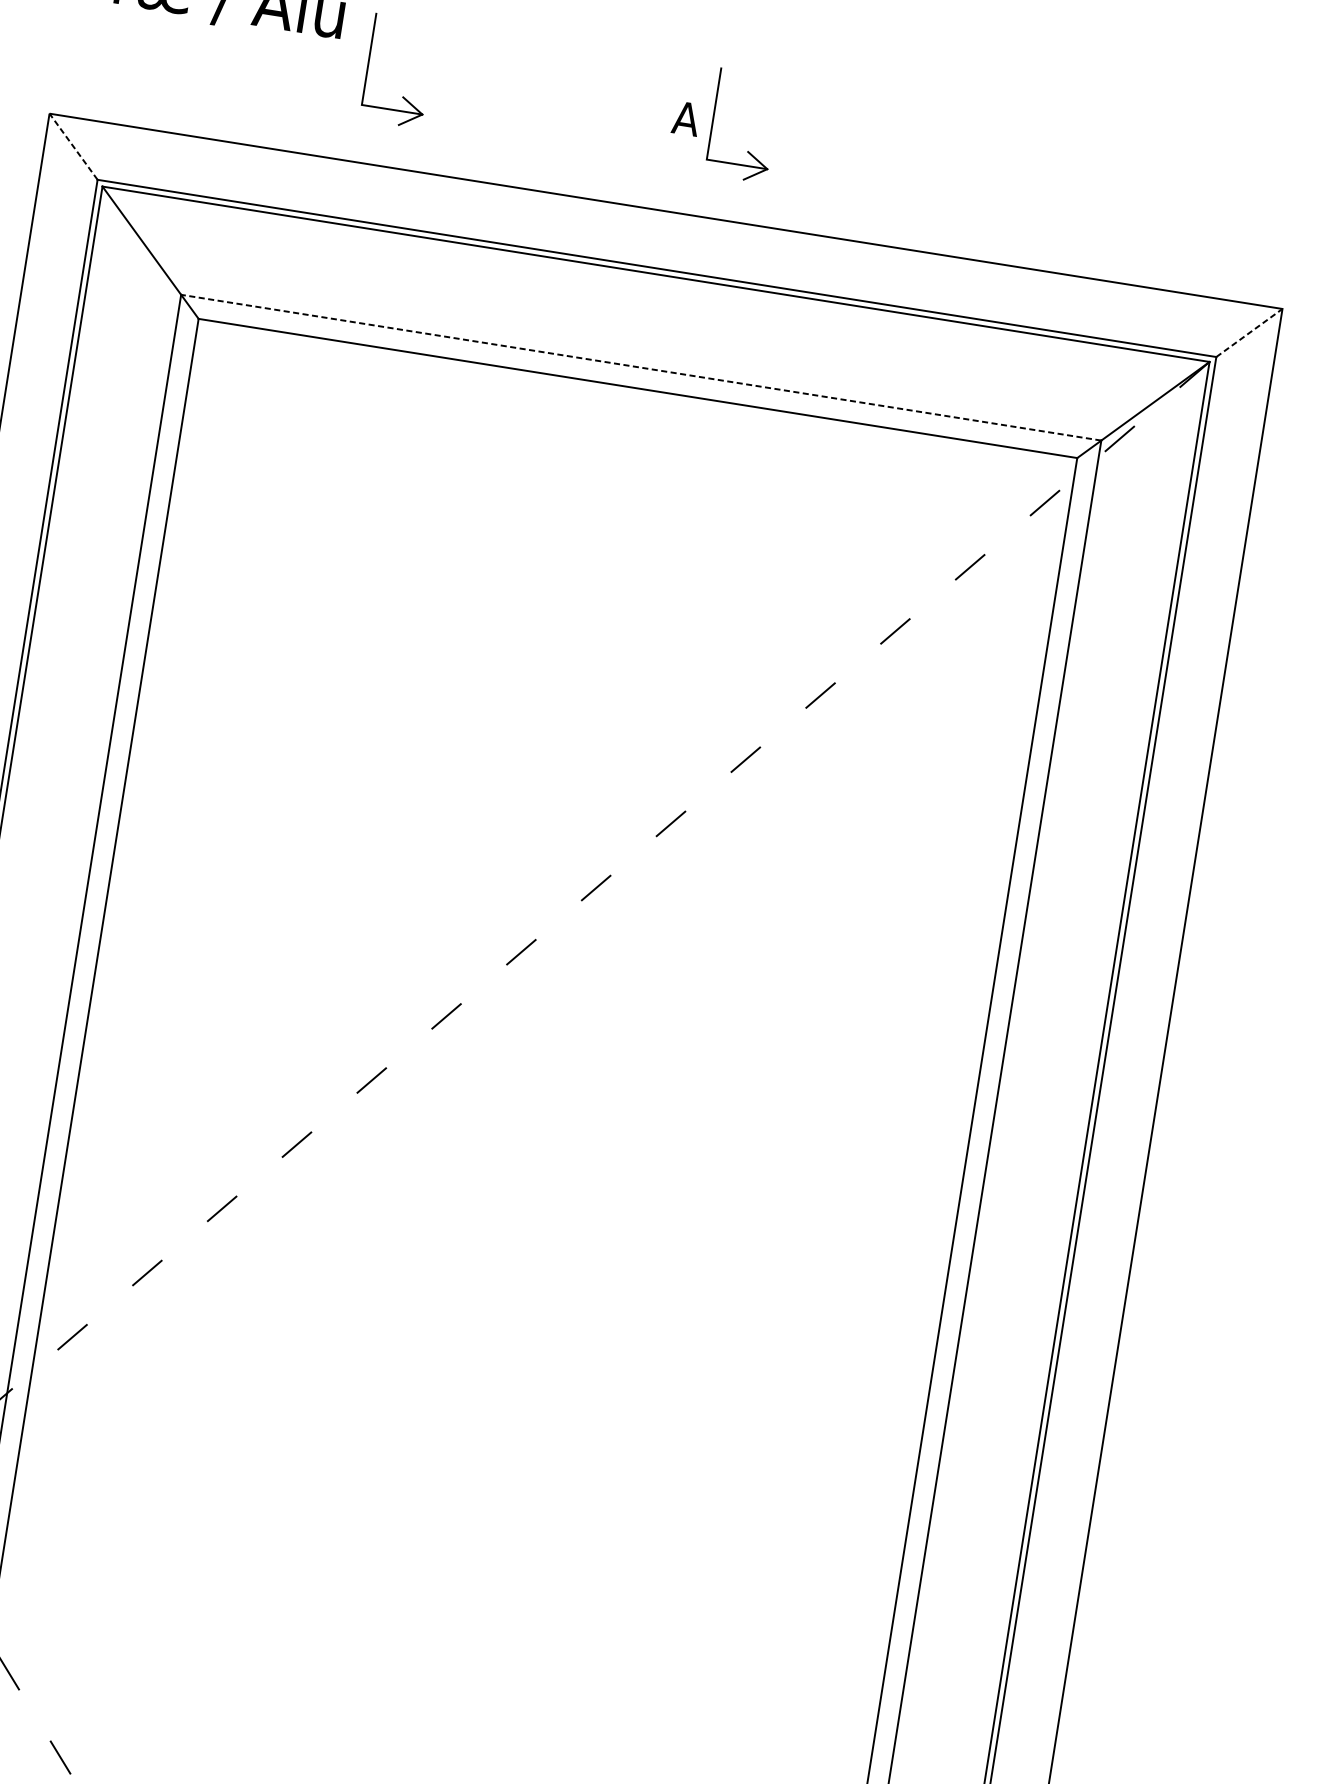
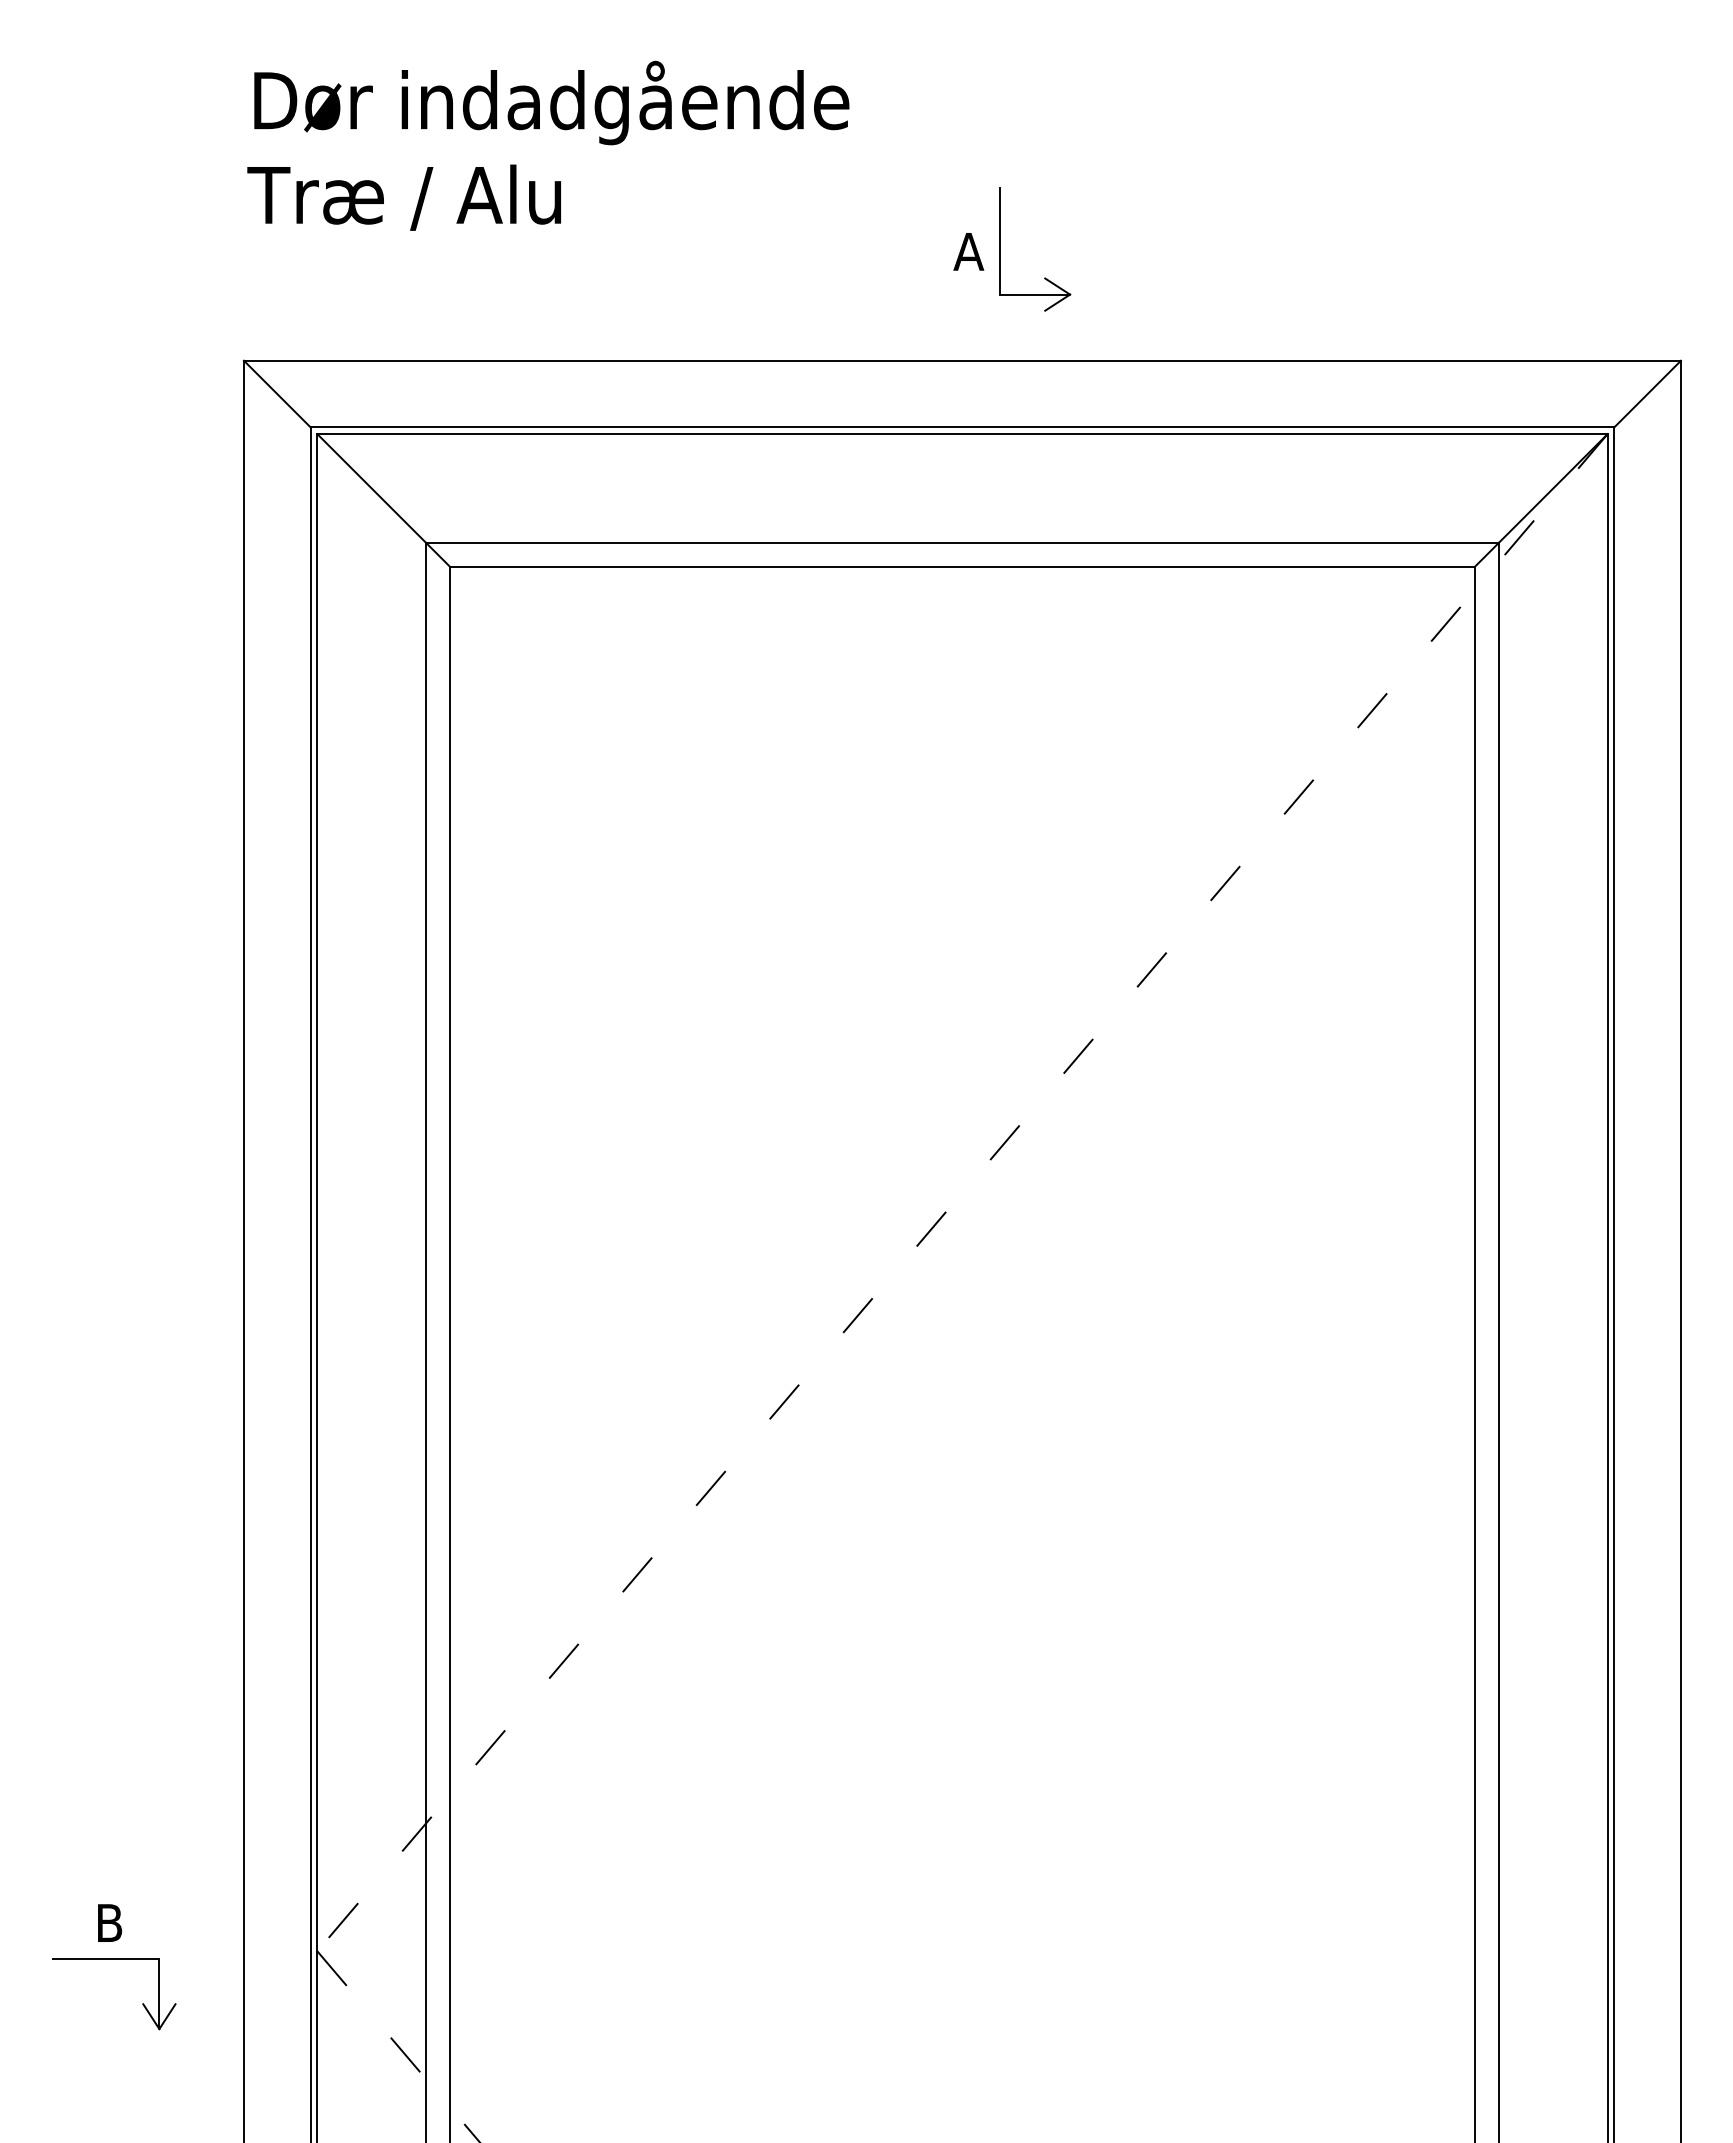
part: (402, 96) -> (642, 277), removed
line: (73, 146) -> (276, 393), dashed -> solid
line: (1250, 332) -> (1648, 393), dashed -> solid
line: (640, 367) -> (961, 543), dashed -> solid

